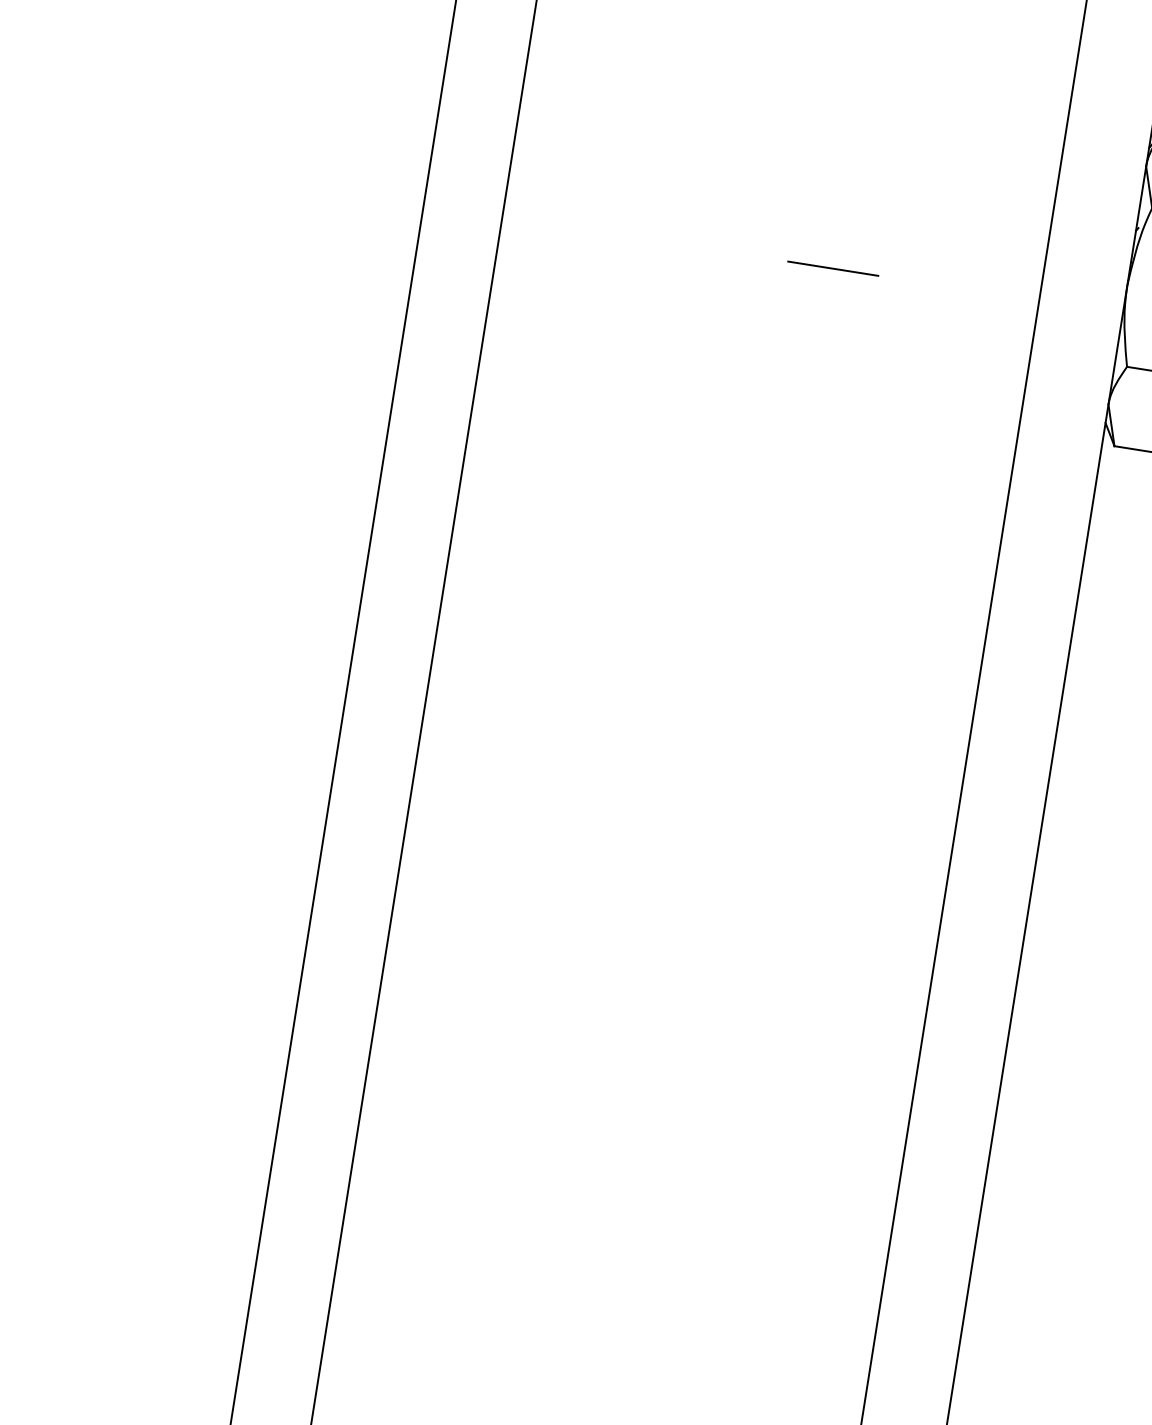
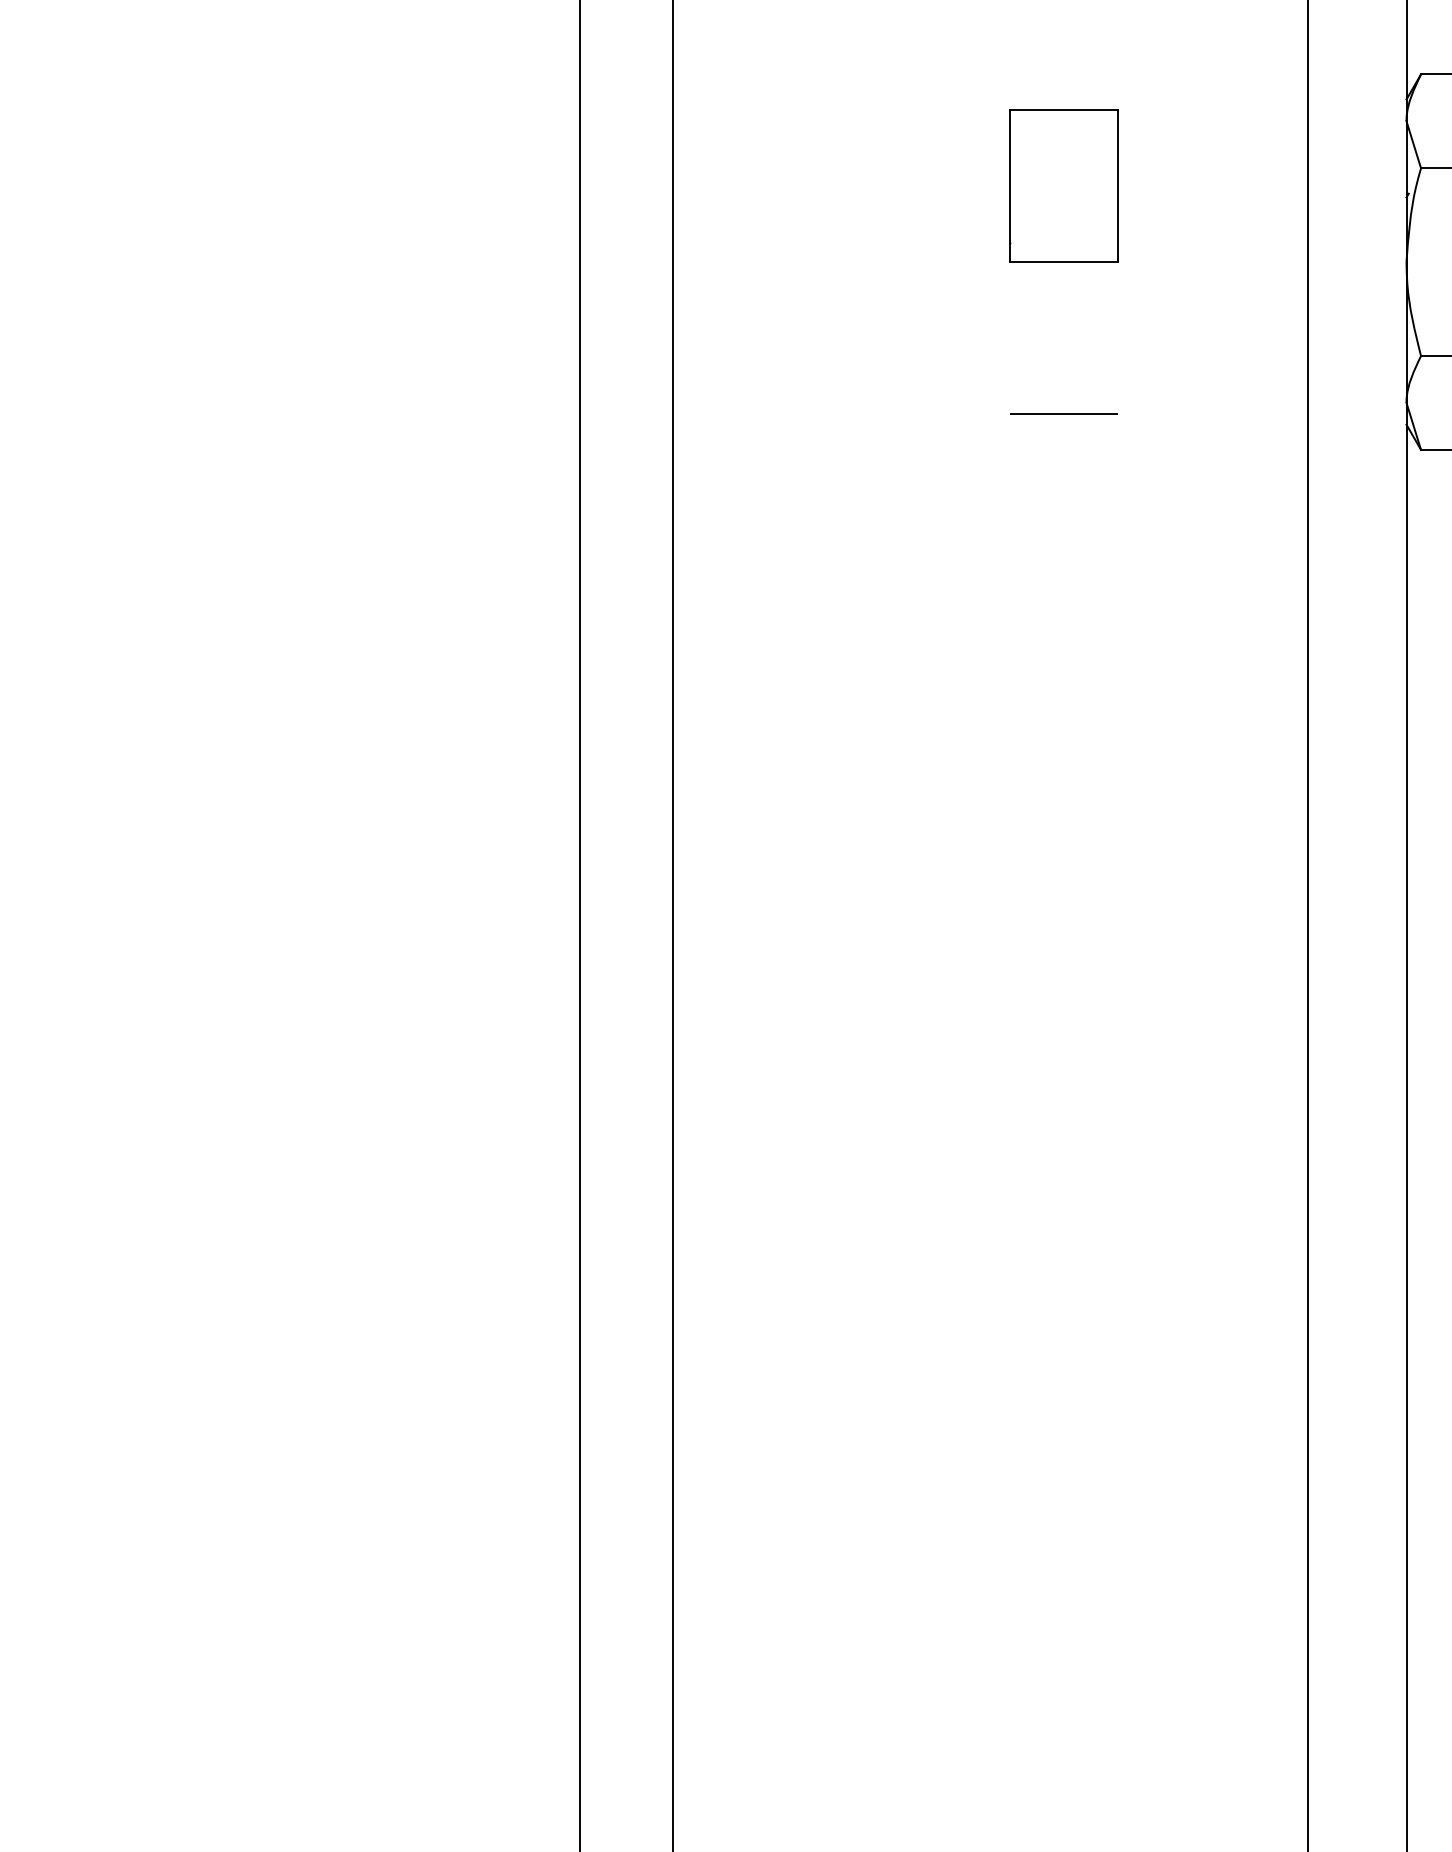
part: (847, 174) -> (1063, 185), added
line: (833, 267) -> (1063, 413), moved

